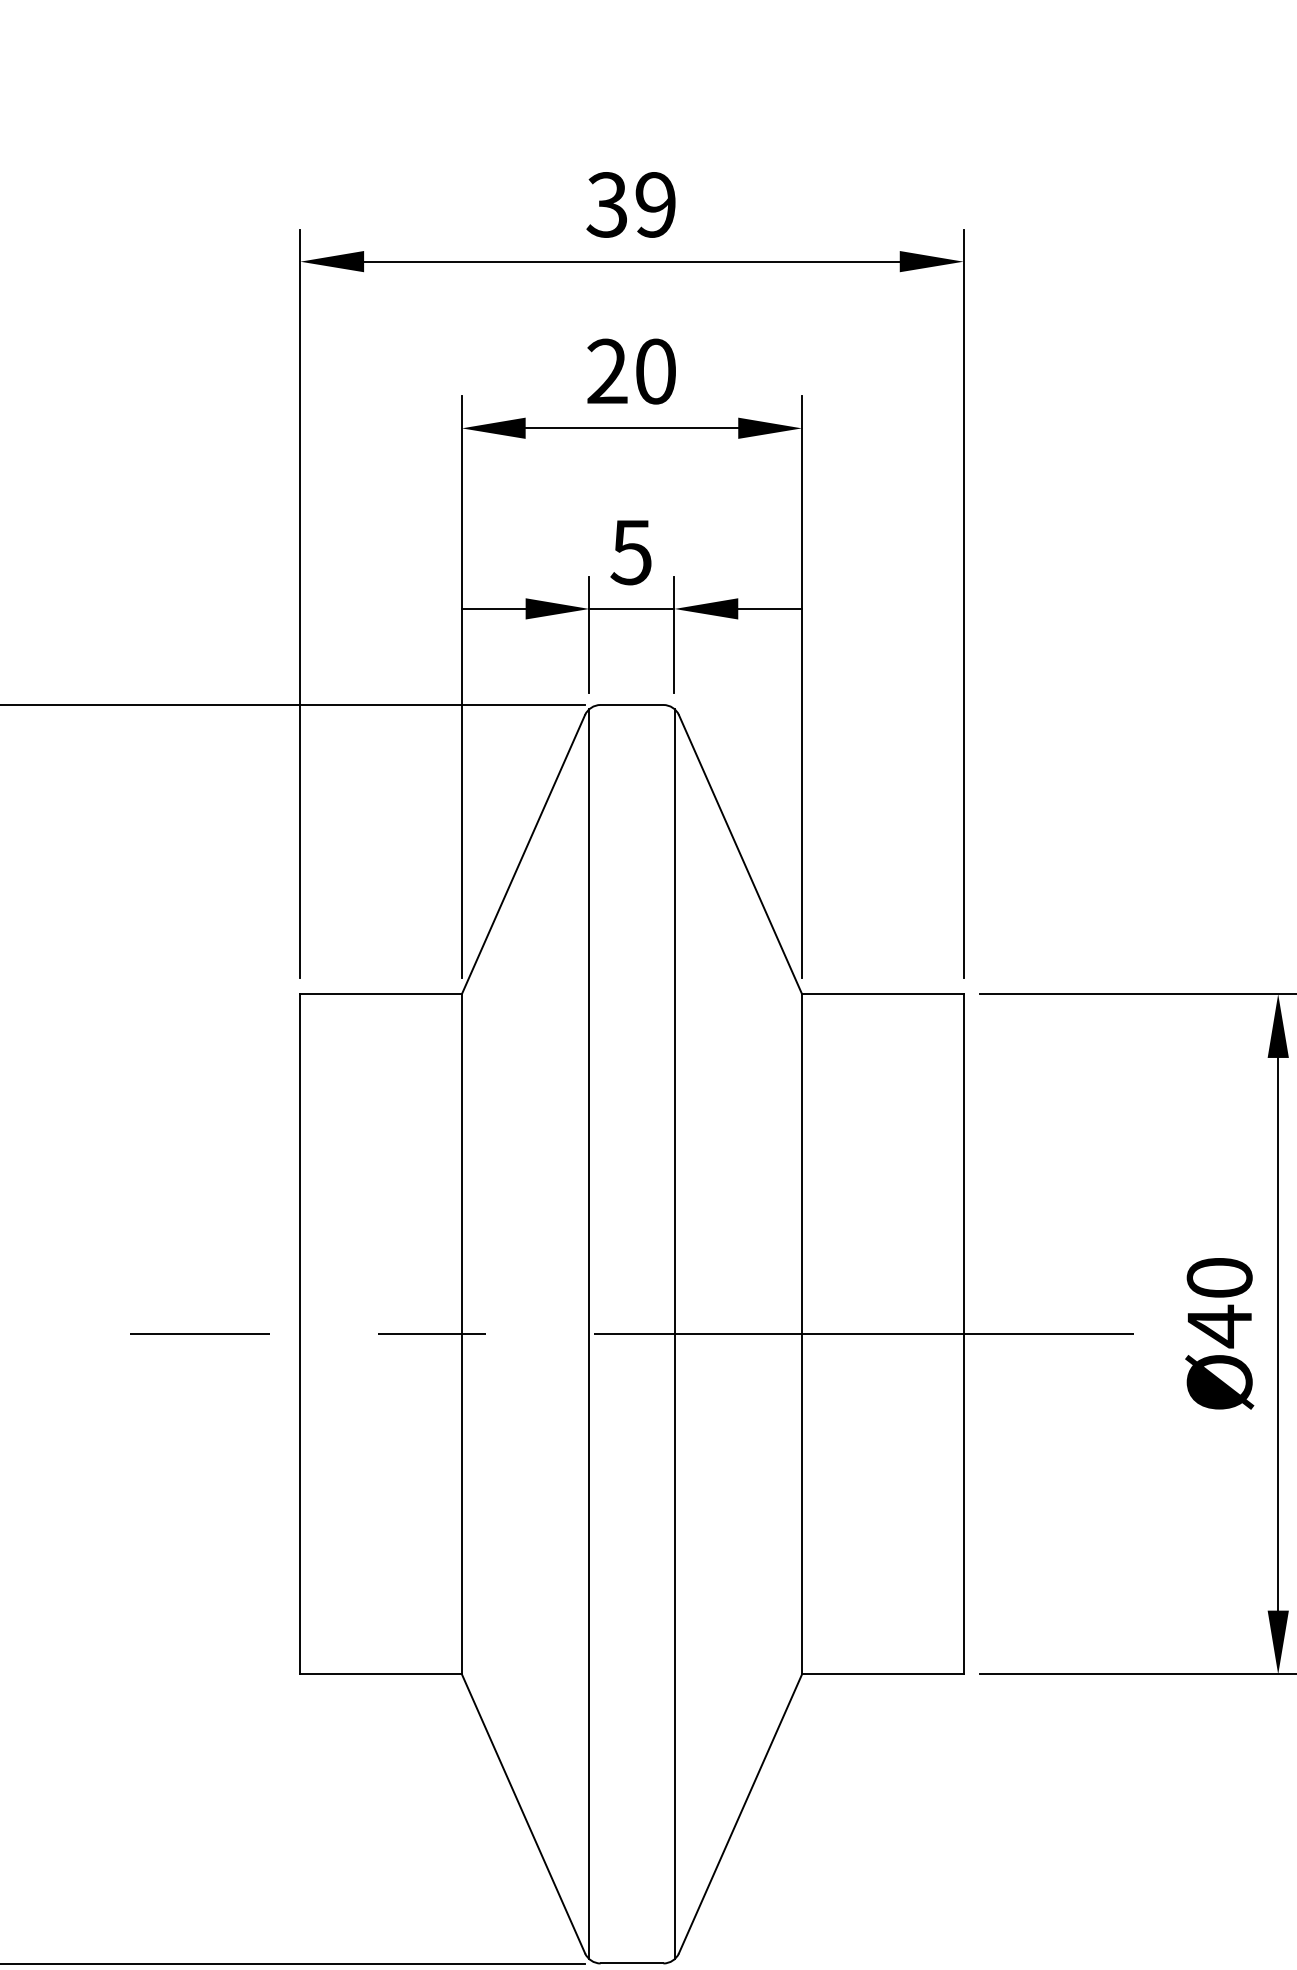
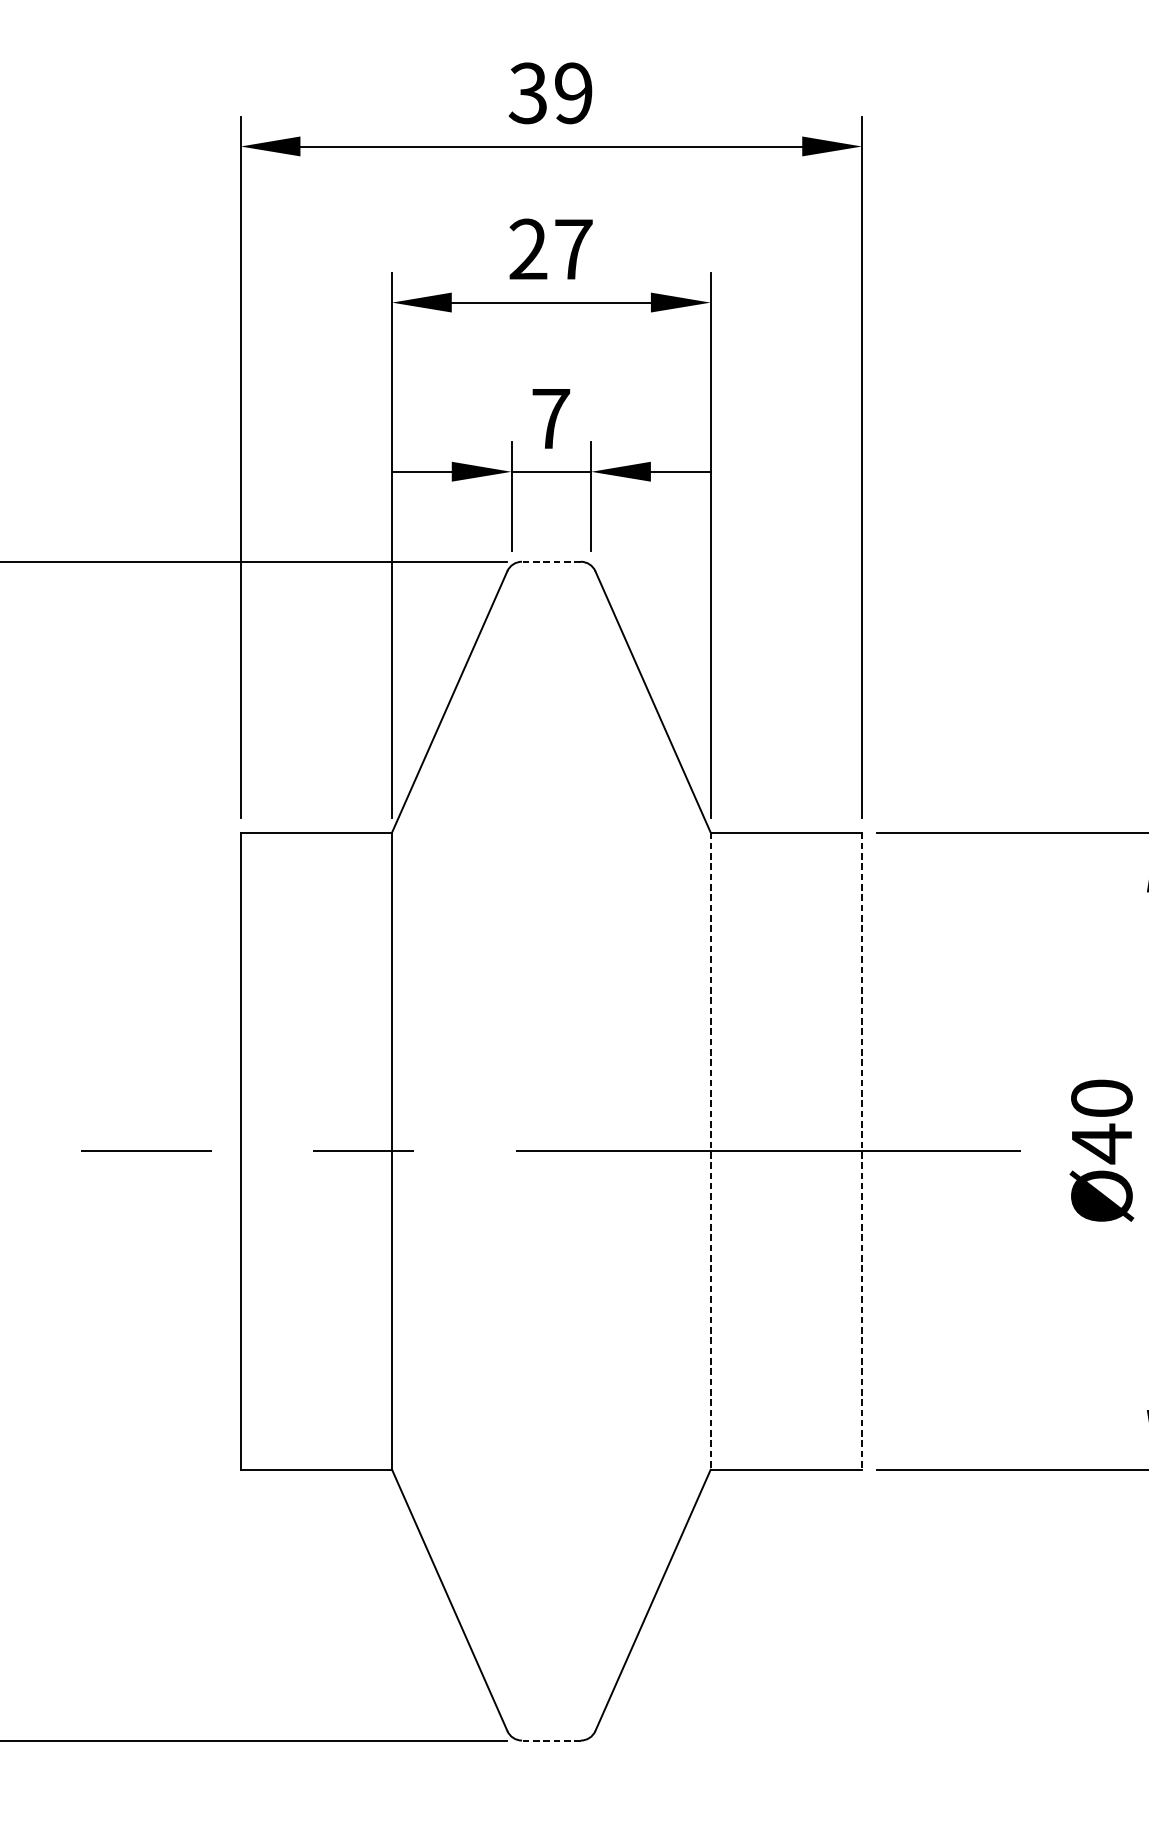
text: (656, 371) -> (574, 249), 20 -> 27
text: (630, 552) -> (549, 418), 5 -> 7
line: (631, 705) -> (550, 562), solid -> dashed
line: (589, 1334) -> (511, 1151), removed
line: (674, 1334) -> (591, 1151), removed
line: (802, 1334) -> (711, 1151), solid -> dashed
line: (963, 1334) -> (861, 1151), solid -> dashed
line: (631, 1963) -> (550, 1740), solid -> dashed

